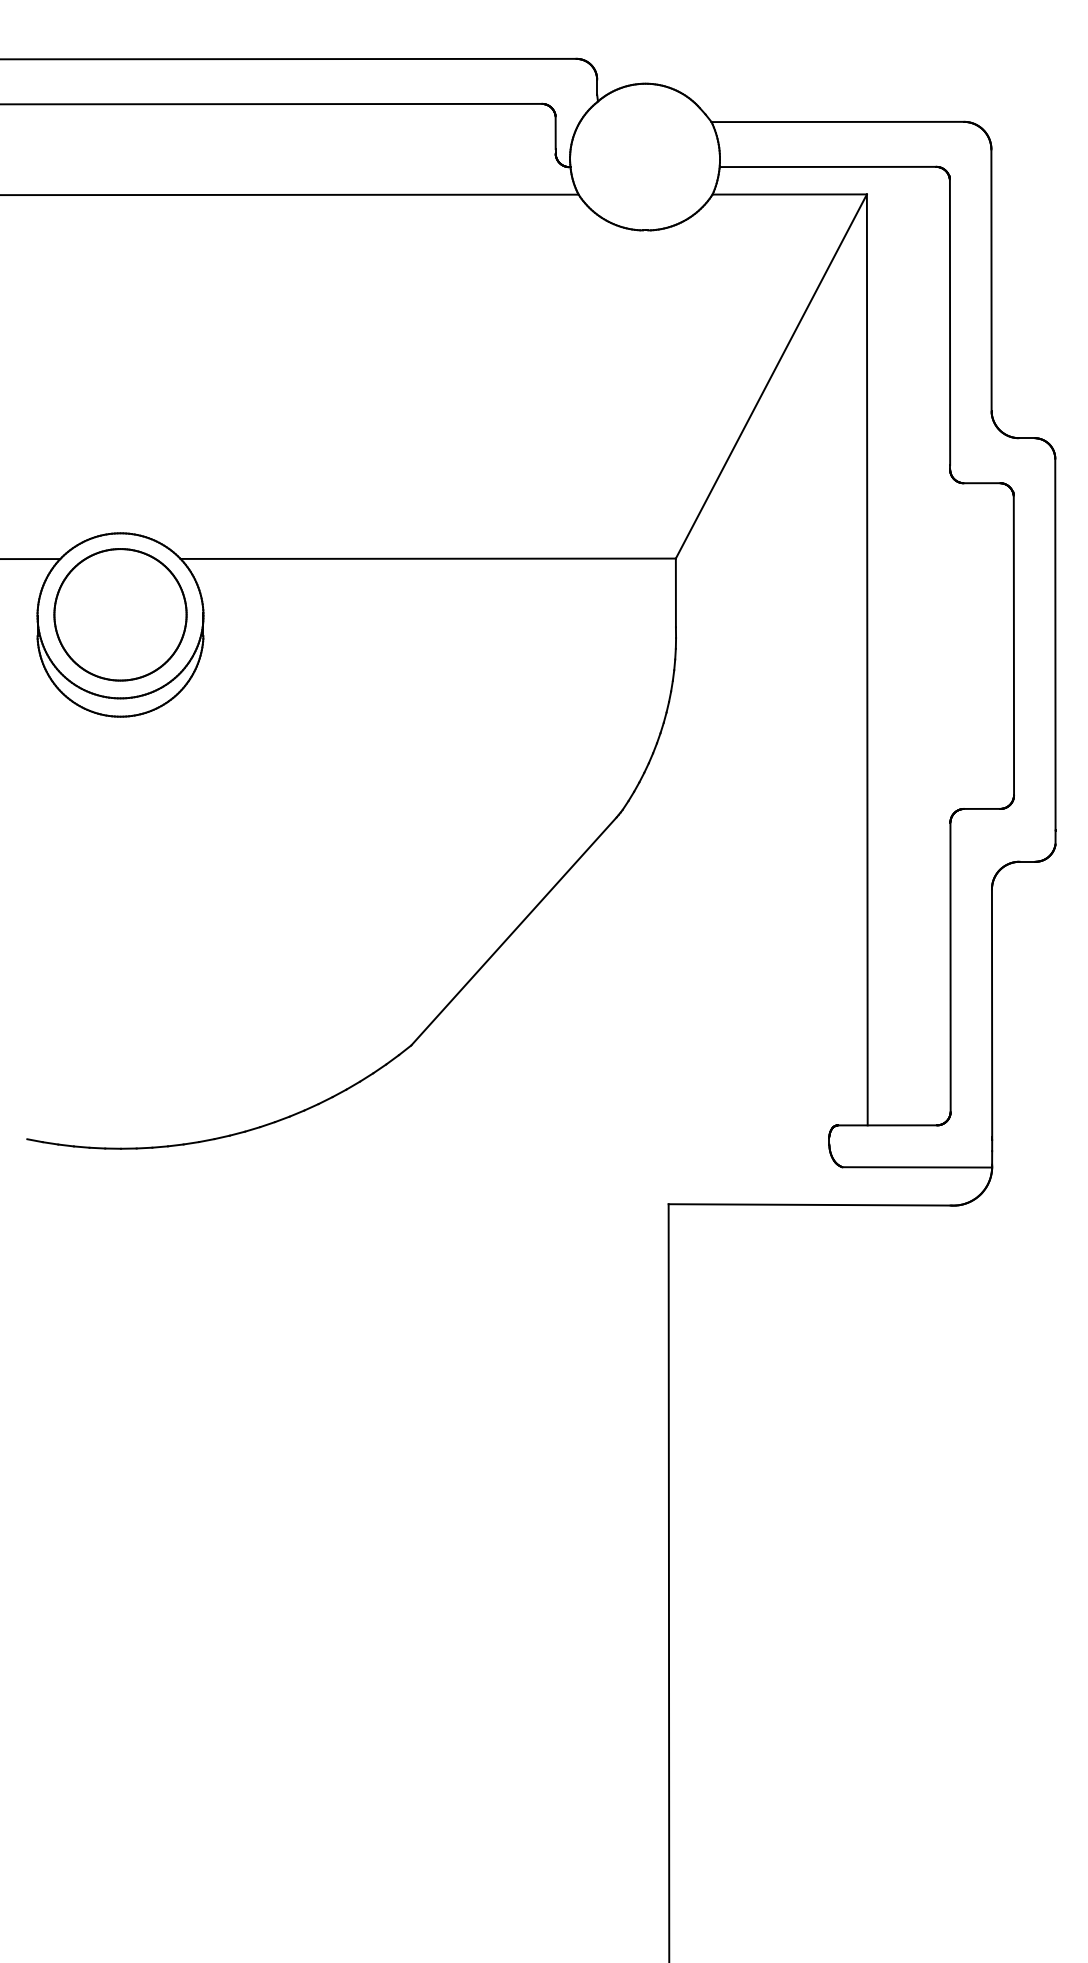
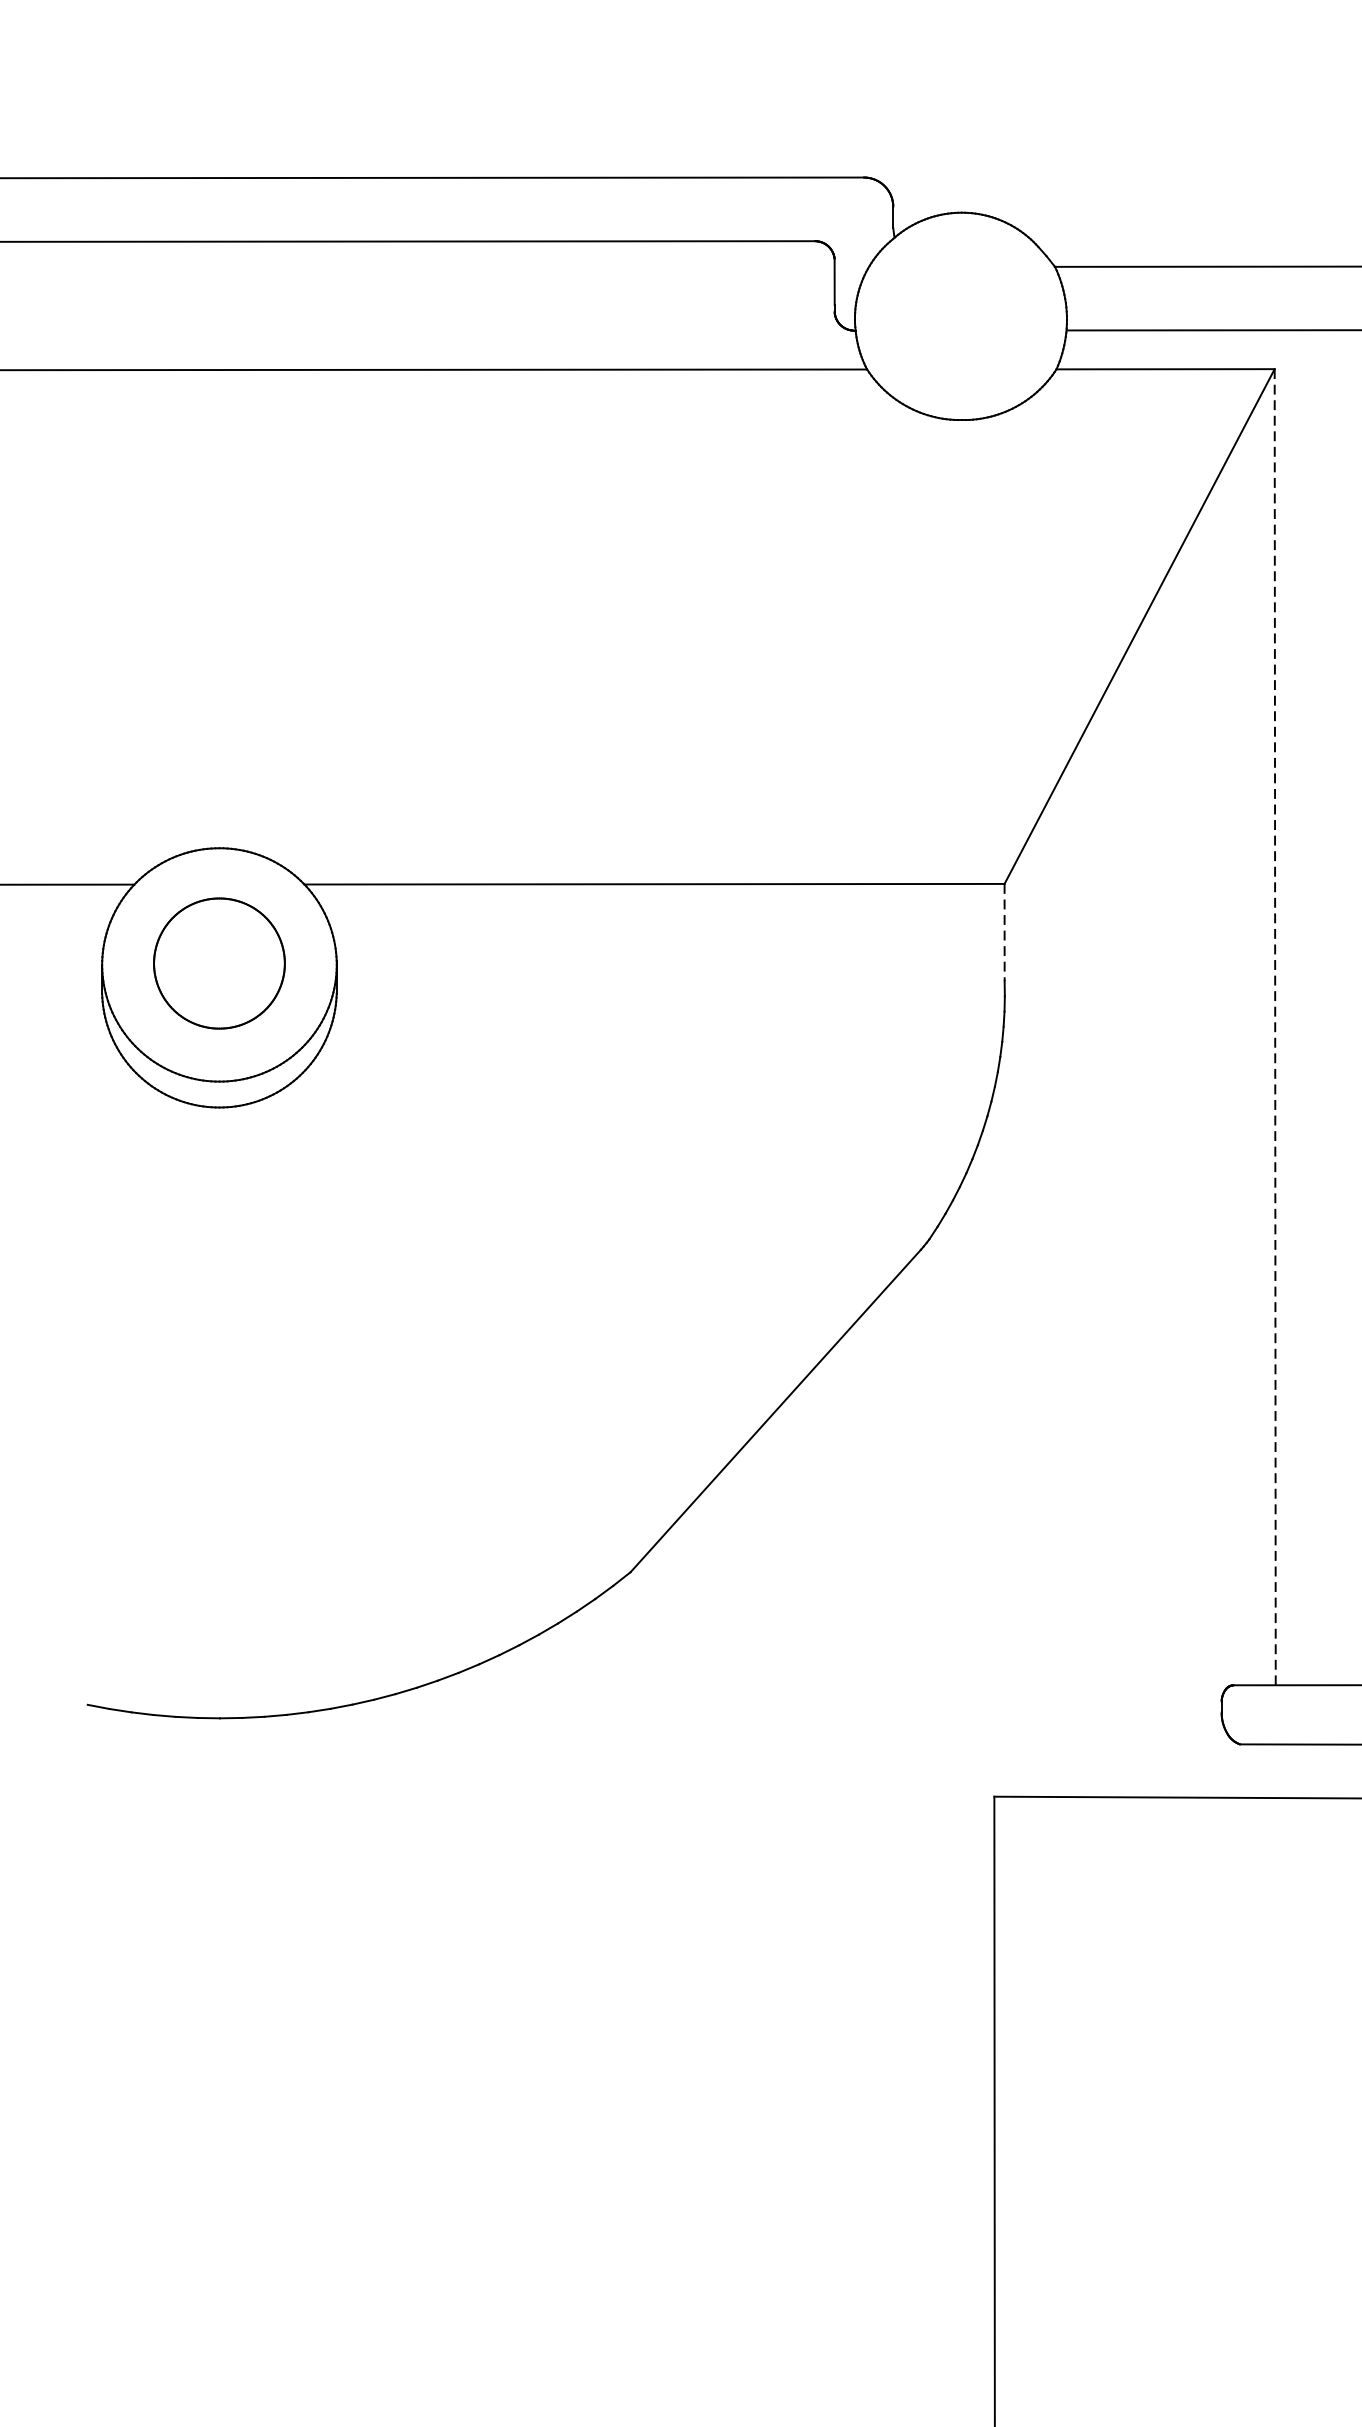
line: (675, 593) -> (1004, 933), solid -> dashed
part: (120, 614) -> (219, 963), size x0.7
line: (867, 659) -> (1275, 1026), solid -> dashed

